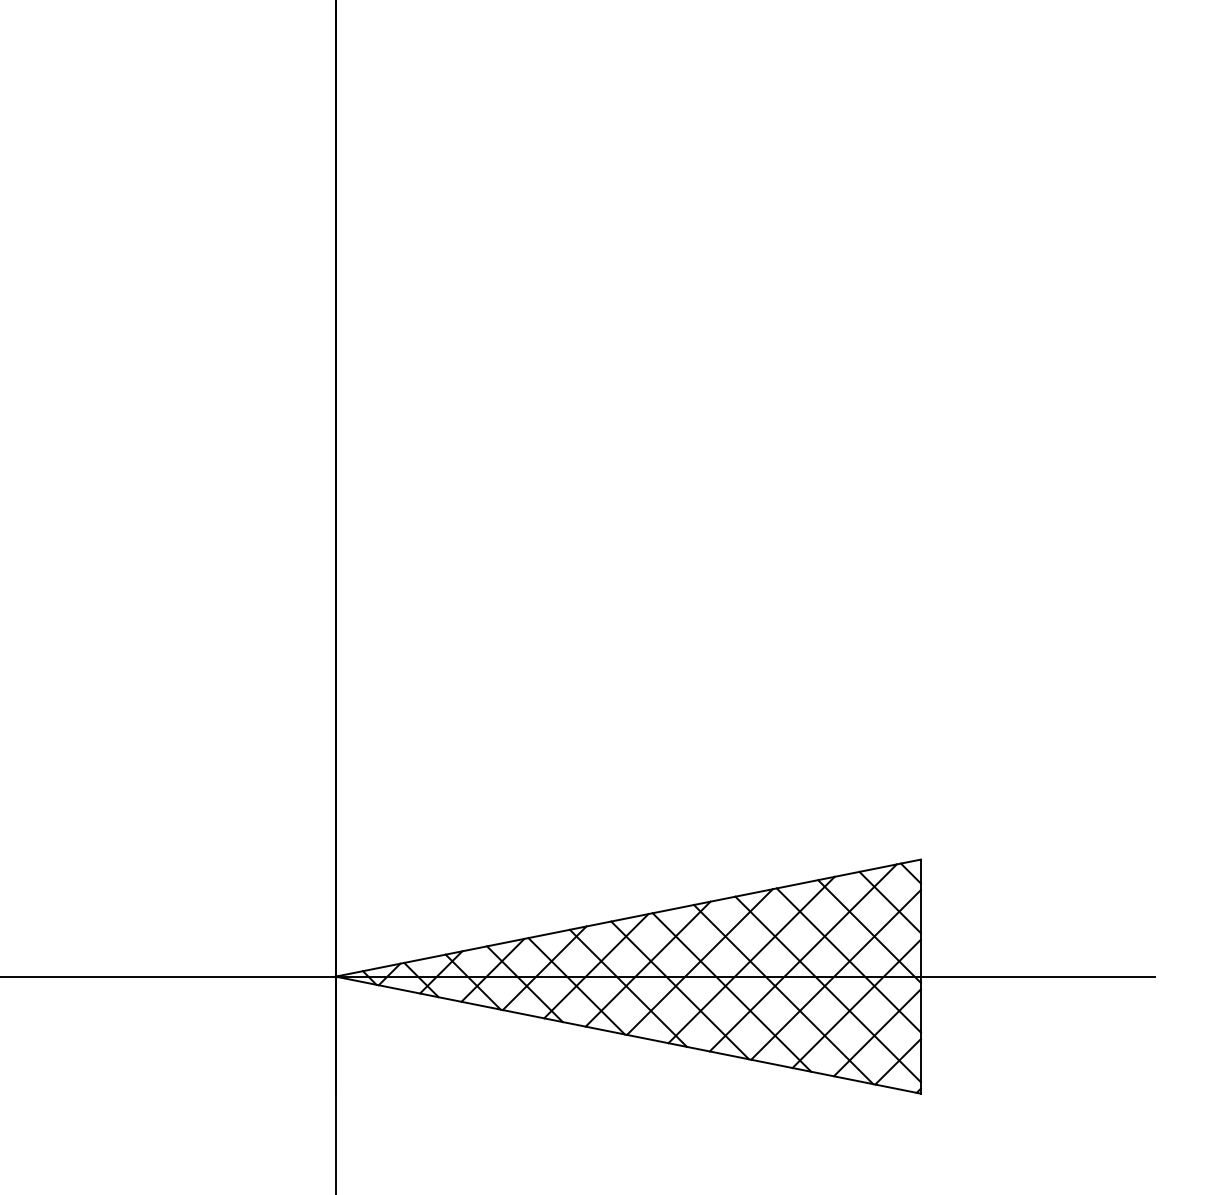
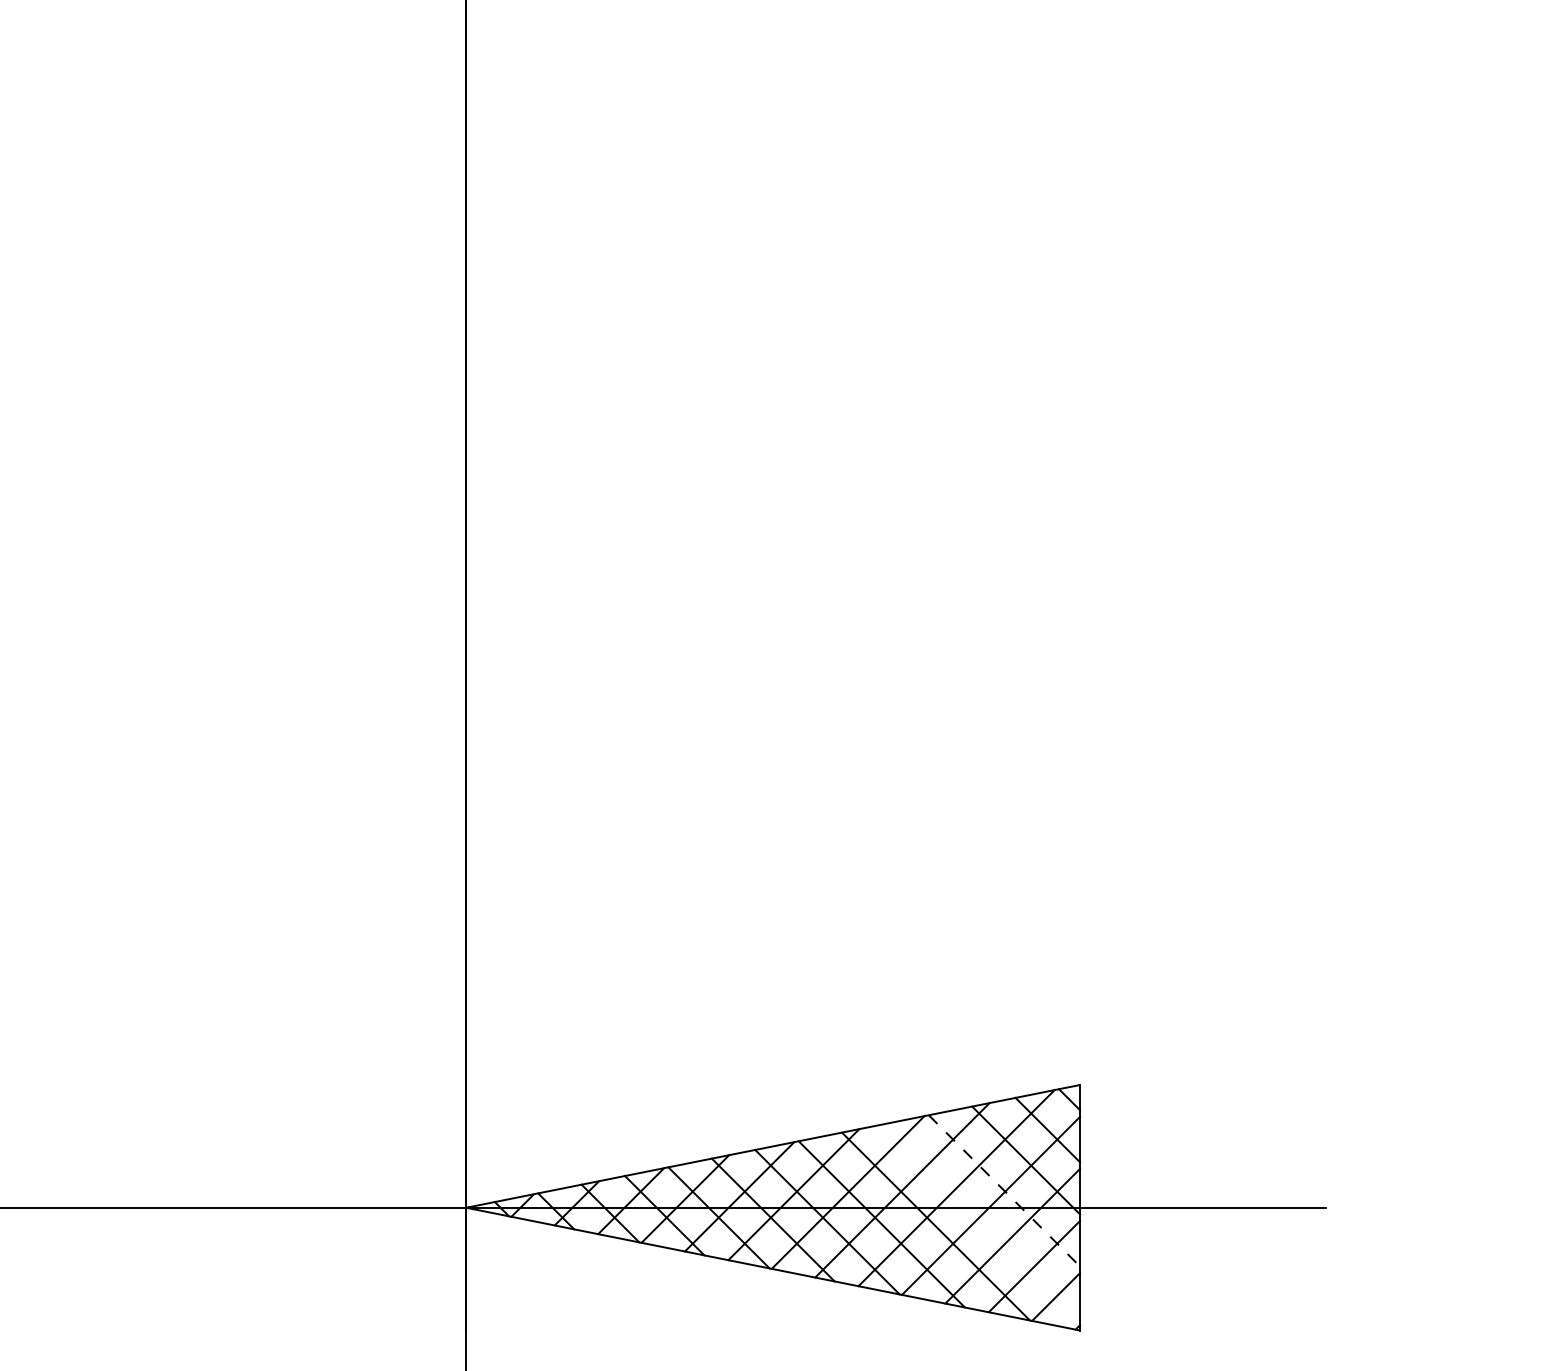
line: (848, 960) -> (1004, 1190), solid -> dashed
line: (827, 988) -> (982, 1220), removed

